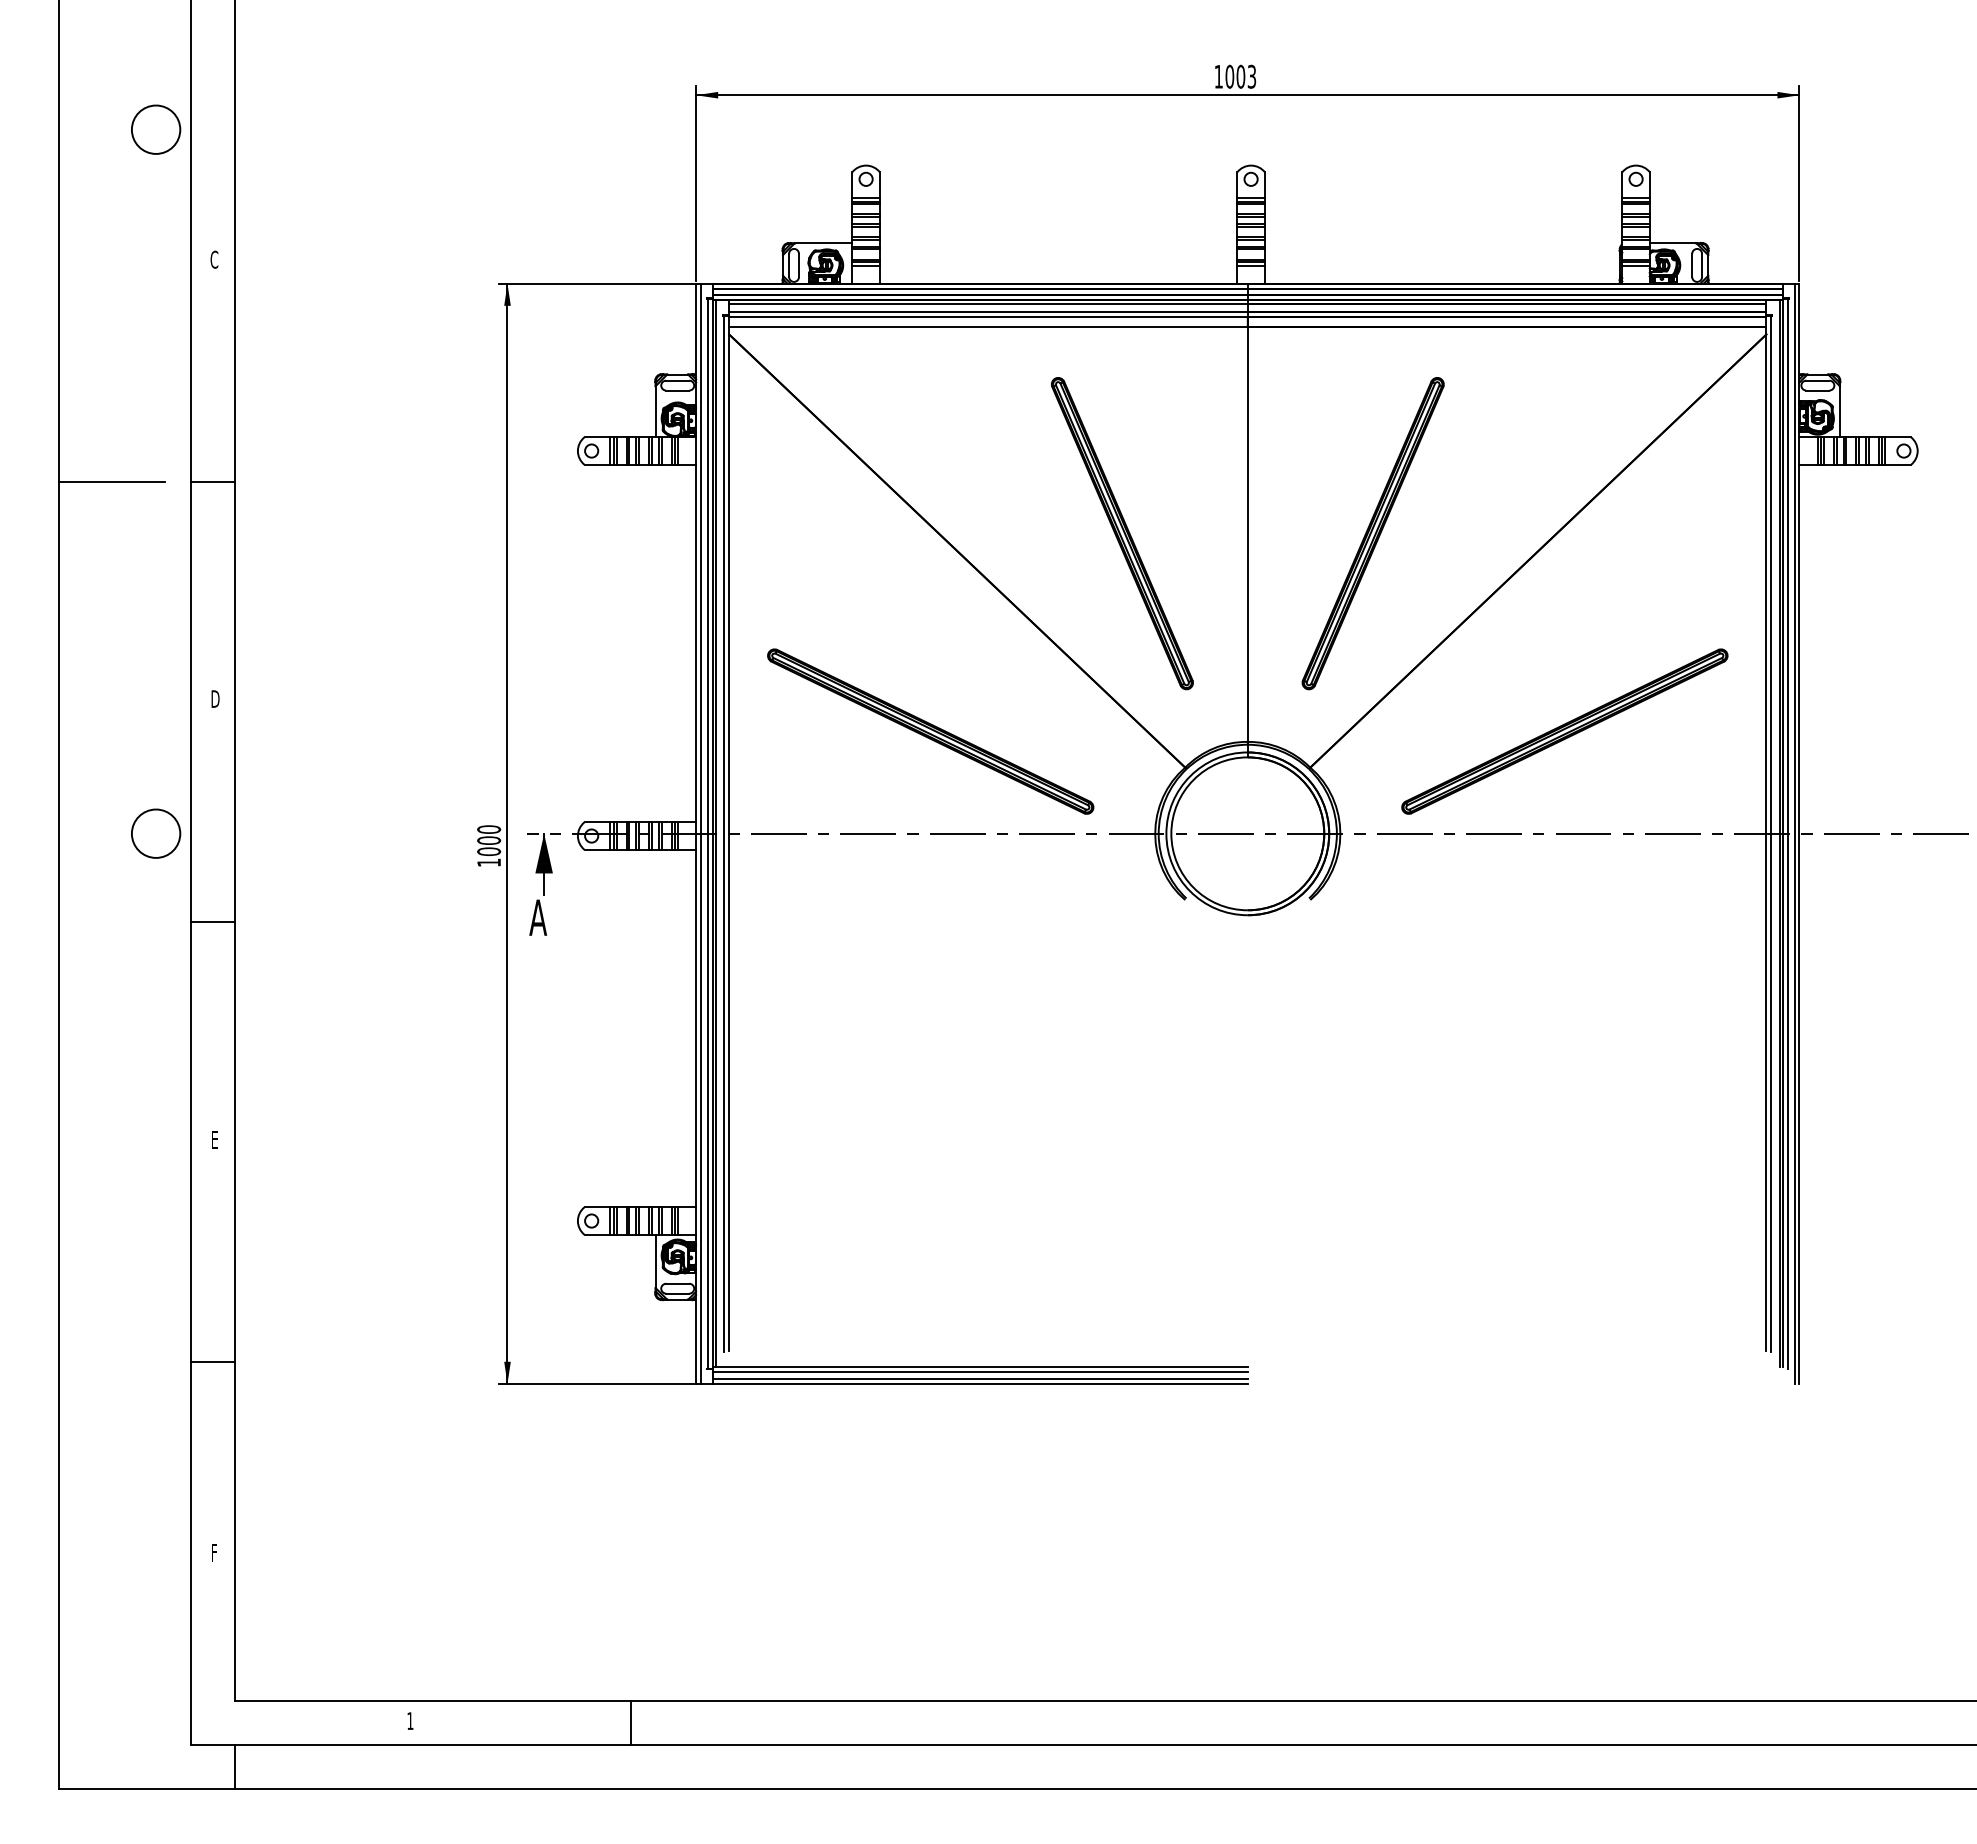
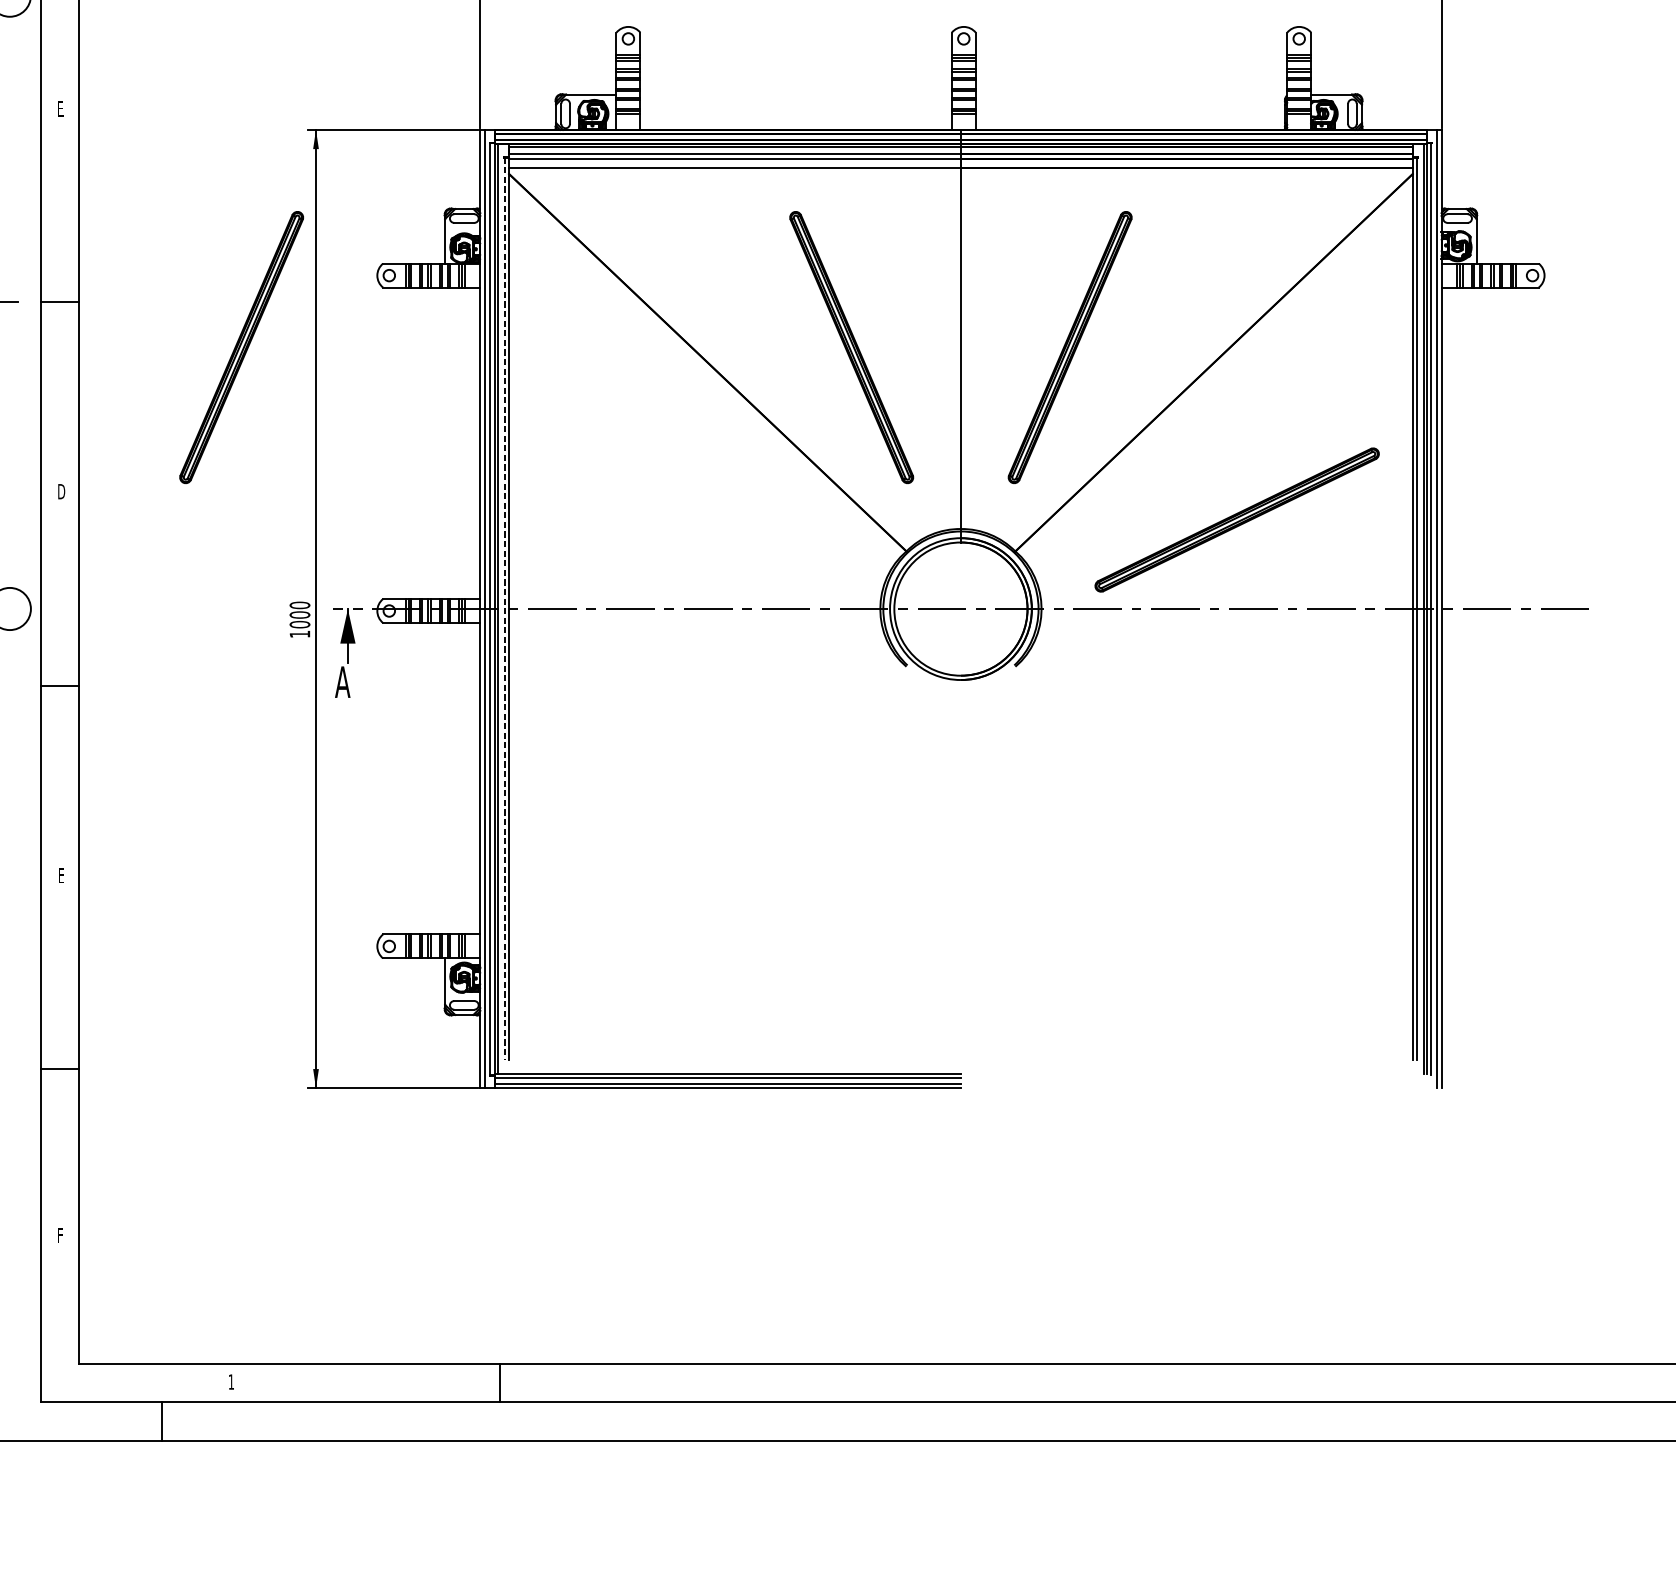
text: (214, 259) -> (60, 108), C -> E
part: (421, 533) -> (241, 347), added
part: (930, 731) -> (684, 519), removed
line: (724, 834) -> (505, 609), solid -> dashed
line: (631, 1722) -> (499, 1383), moved
line: (235, 1766) -> (161, 1421), moved

